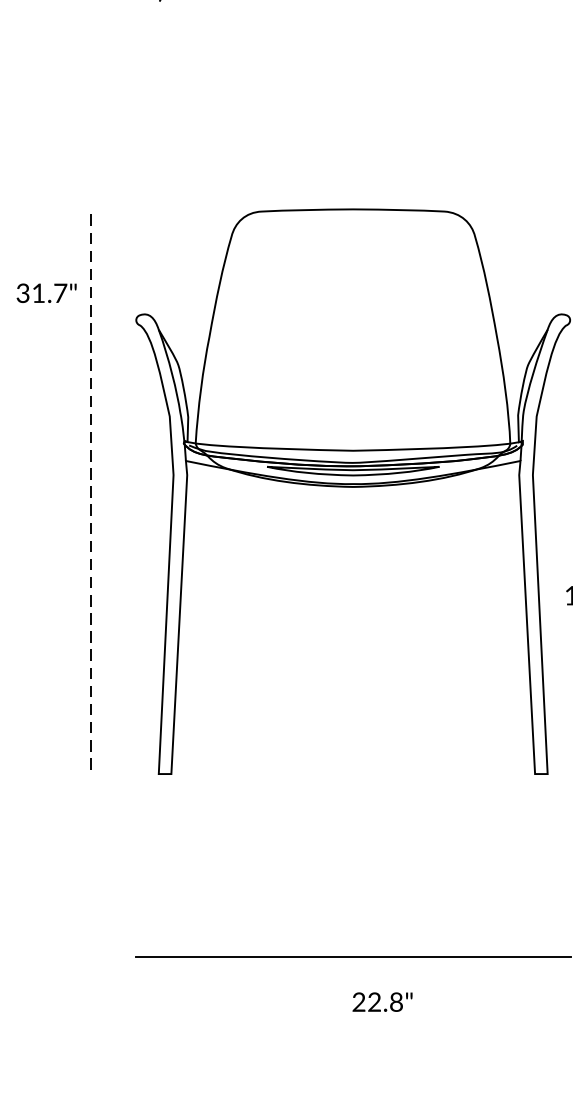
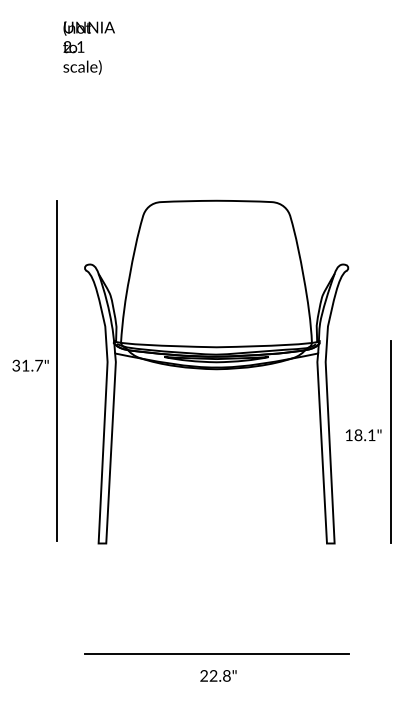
text: (46, 292) -> (30, 365), moved
line: (91, 489) -> (57, 370), dashed -> solid
text: (382, 1001) -> (218, 675), moved

